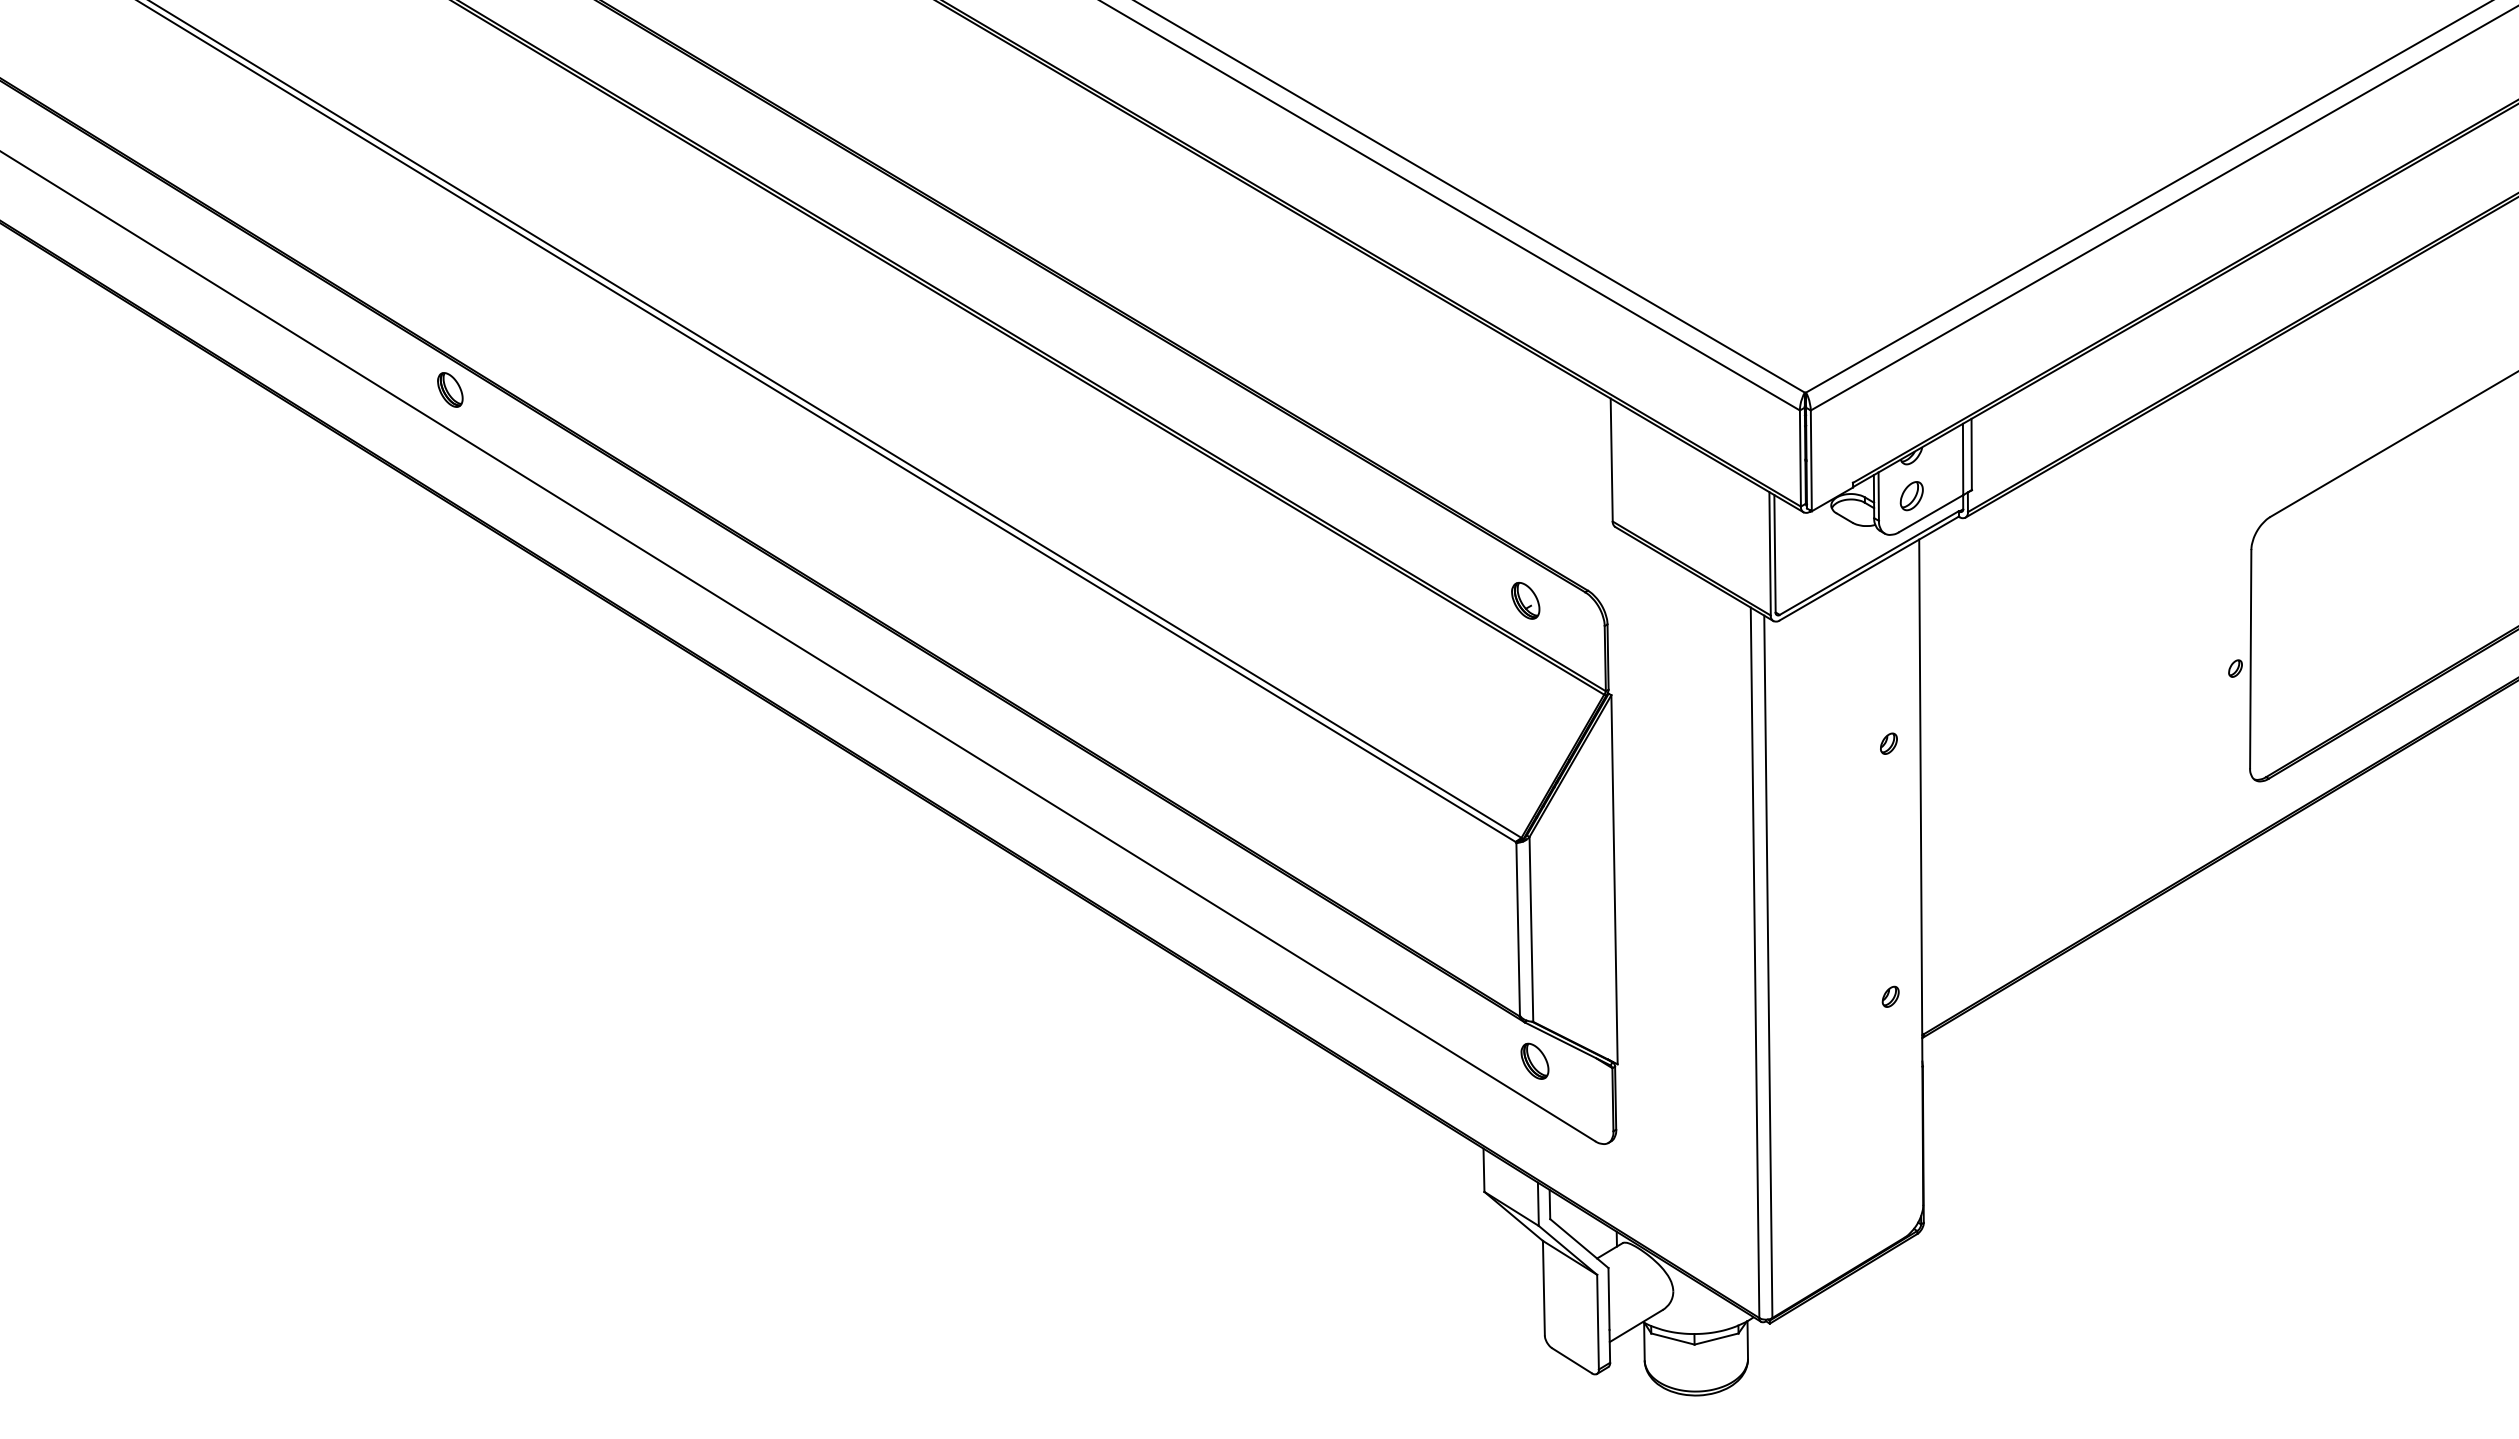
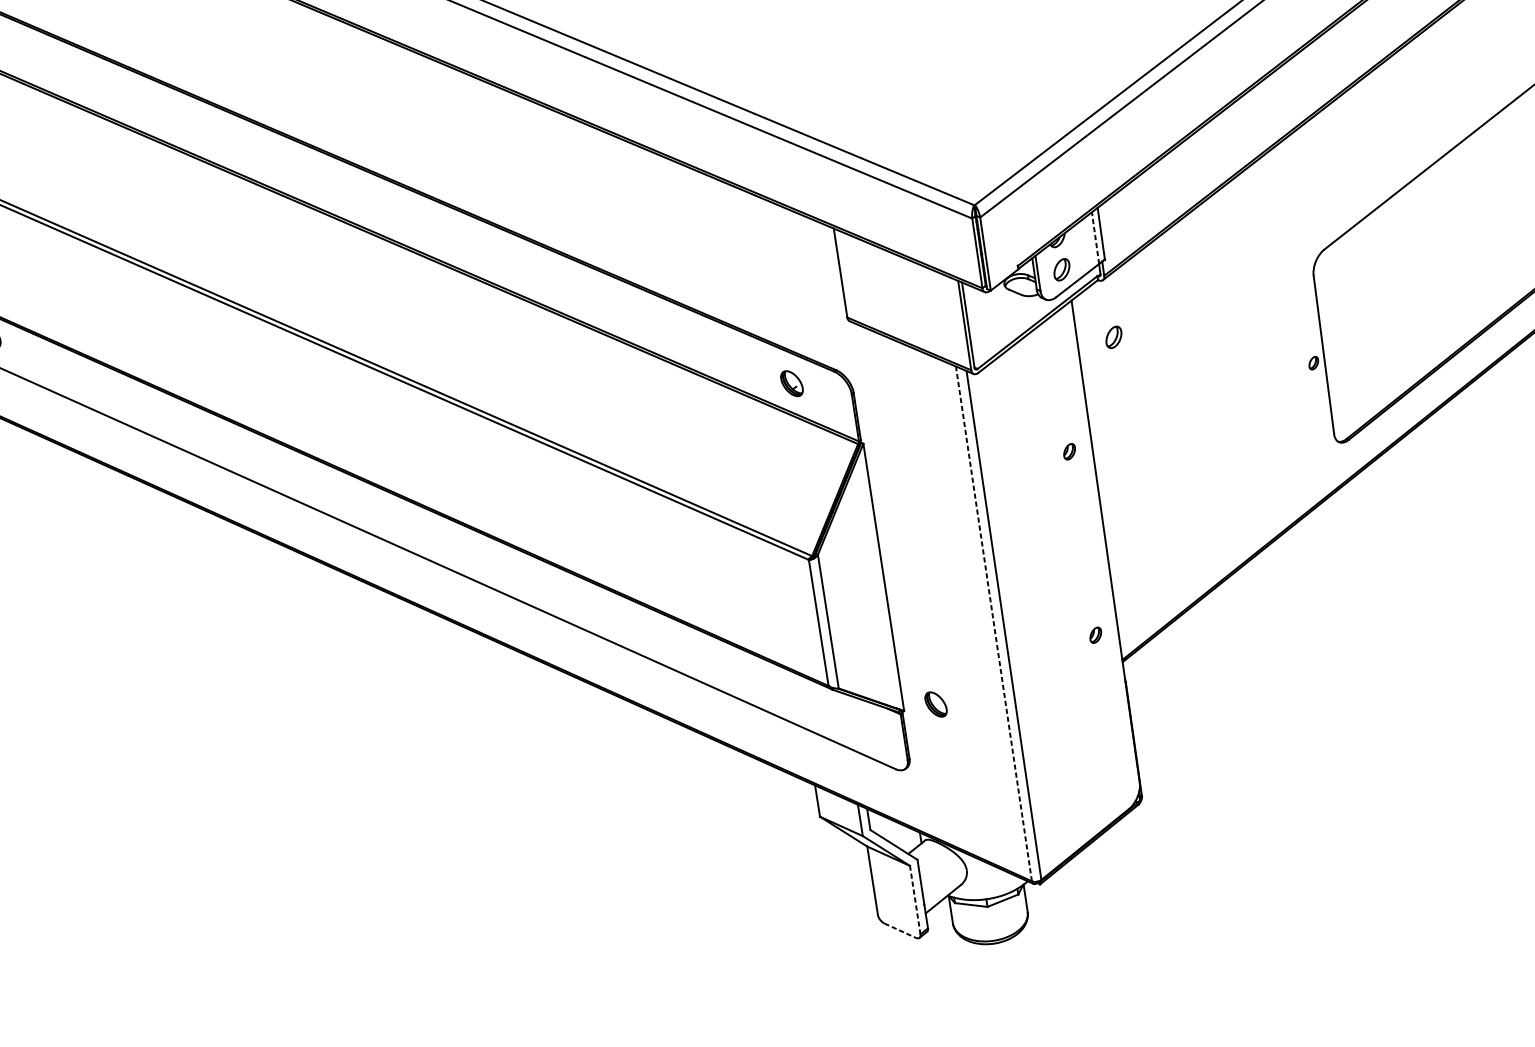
line: (1963, 459) -> (1095, 238), solid -> dashed
part: (1969, 597) -> (1113, 337), added
line: (1755, 962) -> (994, 623), solid -> dashed
part: (1534, 1060) -> (935, 703), moved
line: (1598, 1321) -> (915, 899), solid -> dashed
line: (1572, 1361) -> (900, 931), solid -> dashed

